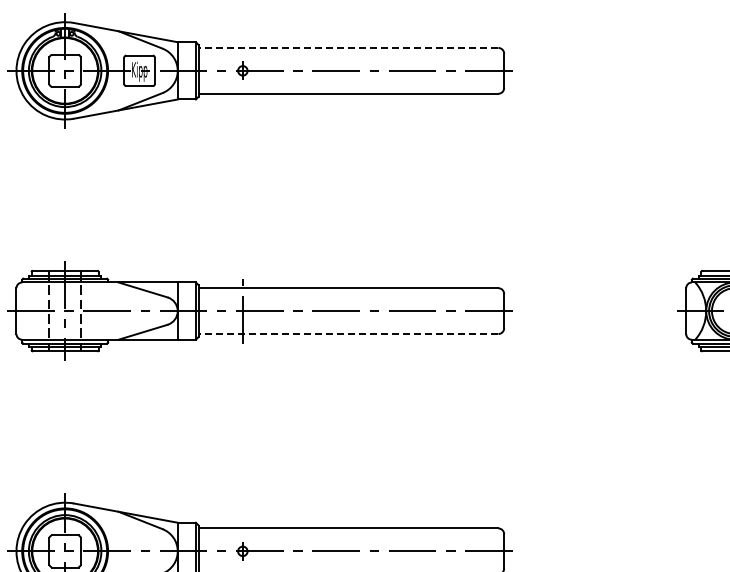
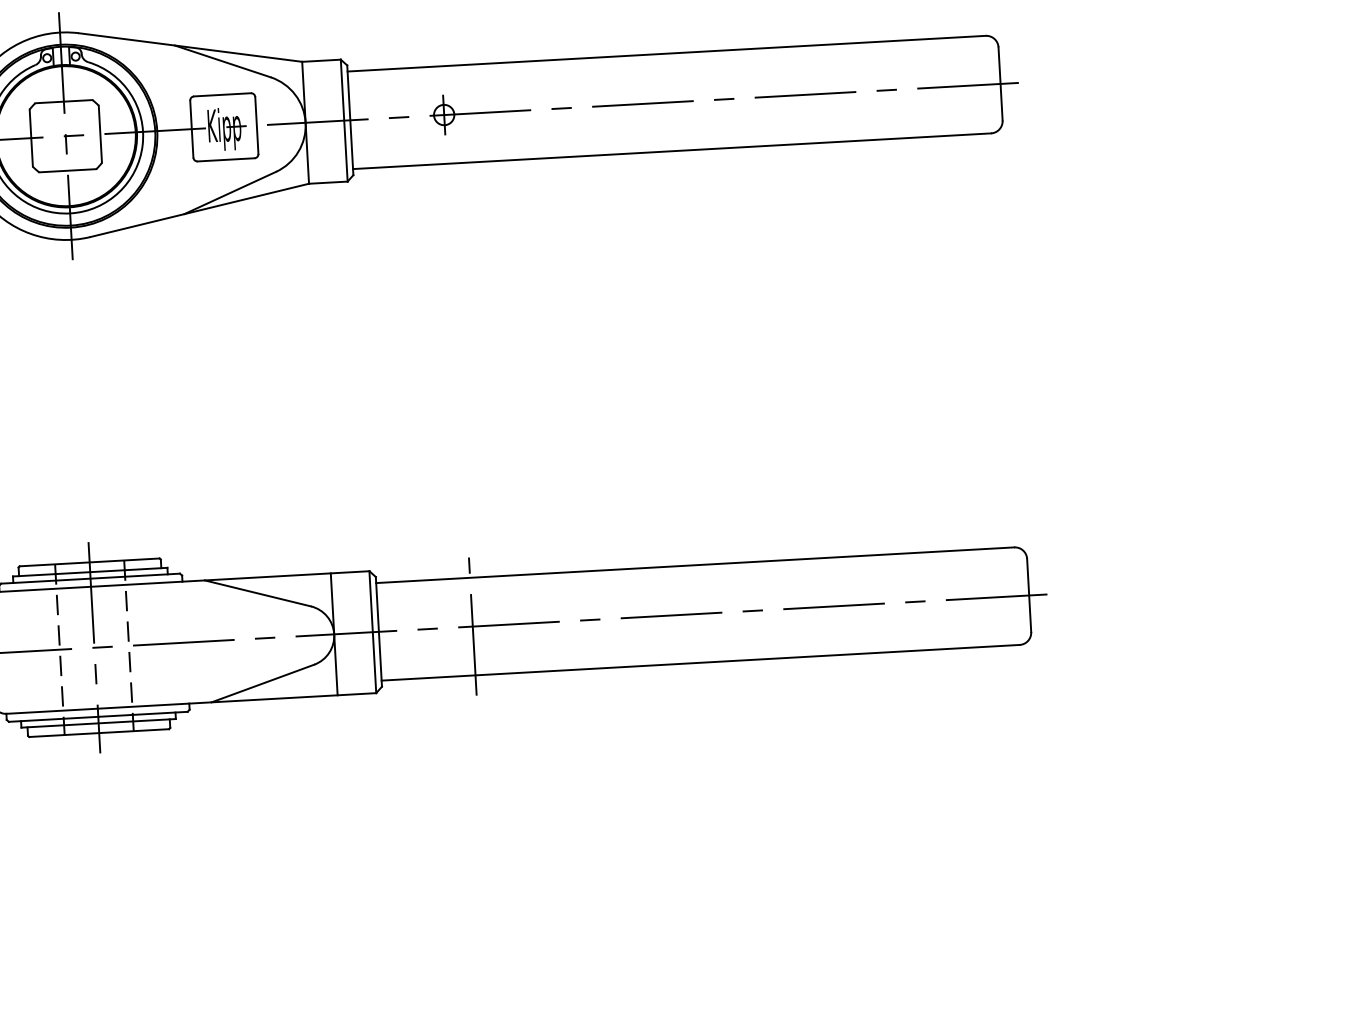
line: (348, 47) -> (666, 52), dashed -> solid
line: (348, 334) -> (700, 663), dashed -> solid

